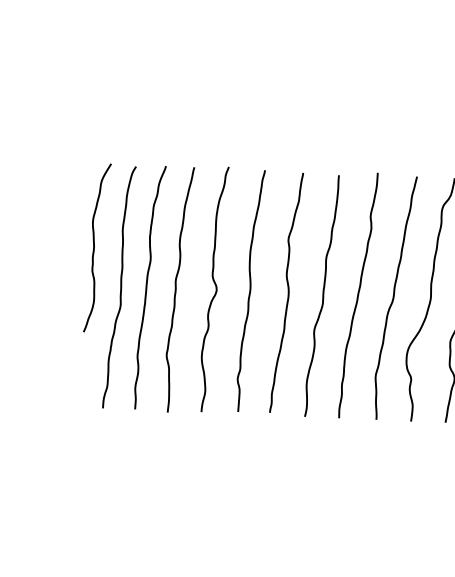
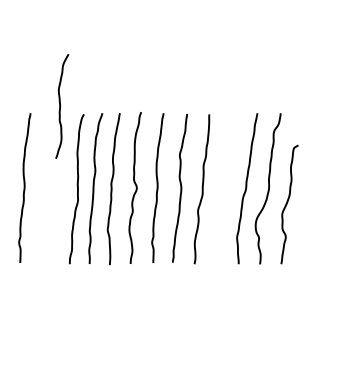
curve: (96, 247) -> (61, 106), moved
curve: (34, 281) -> (24, 187), added
curve: (358, 296) -> (224, 188), removed

